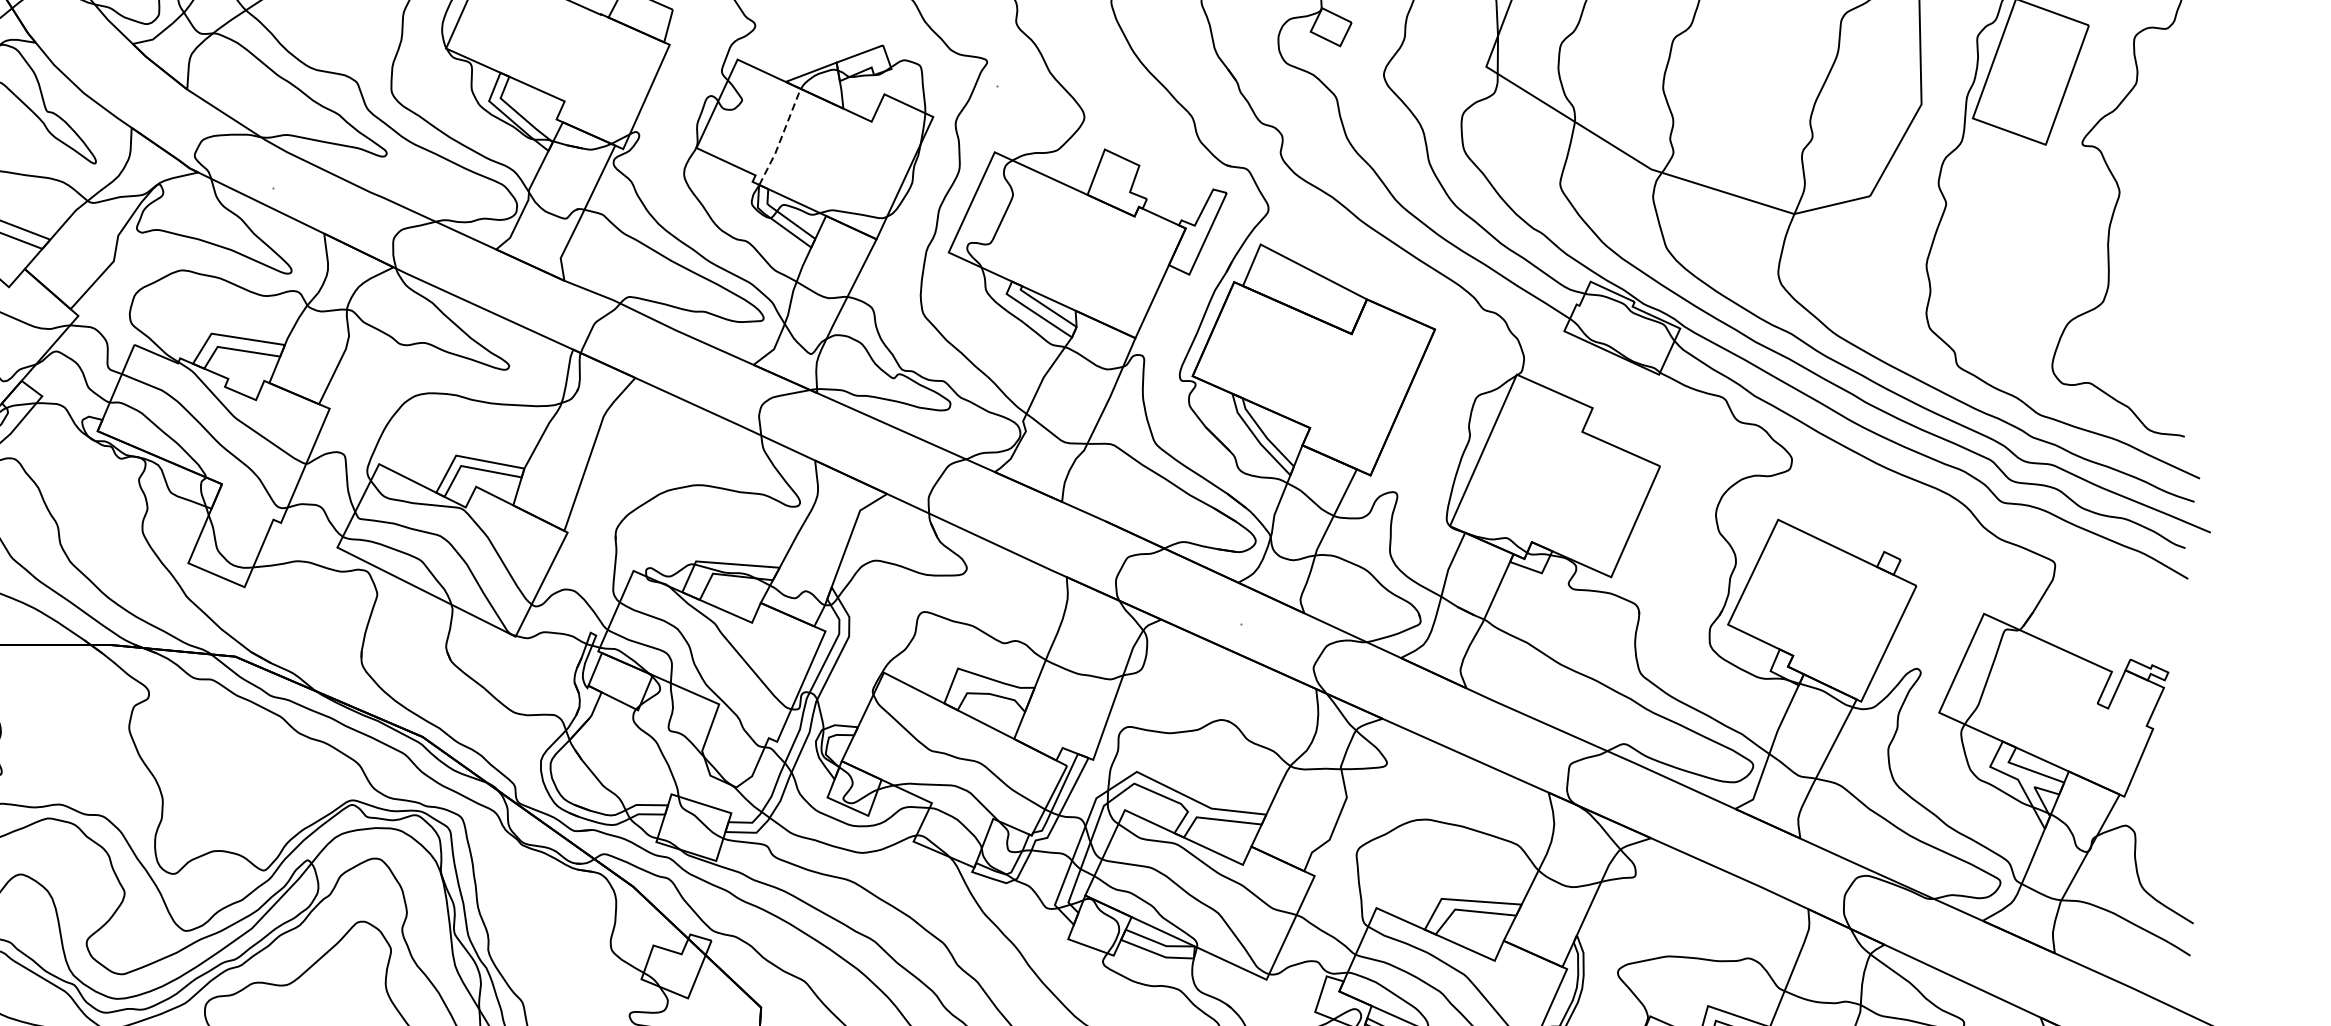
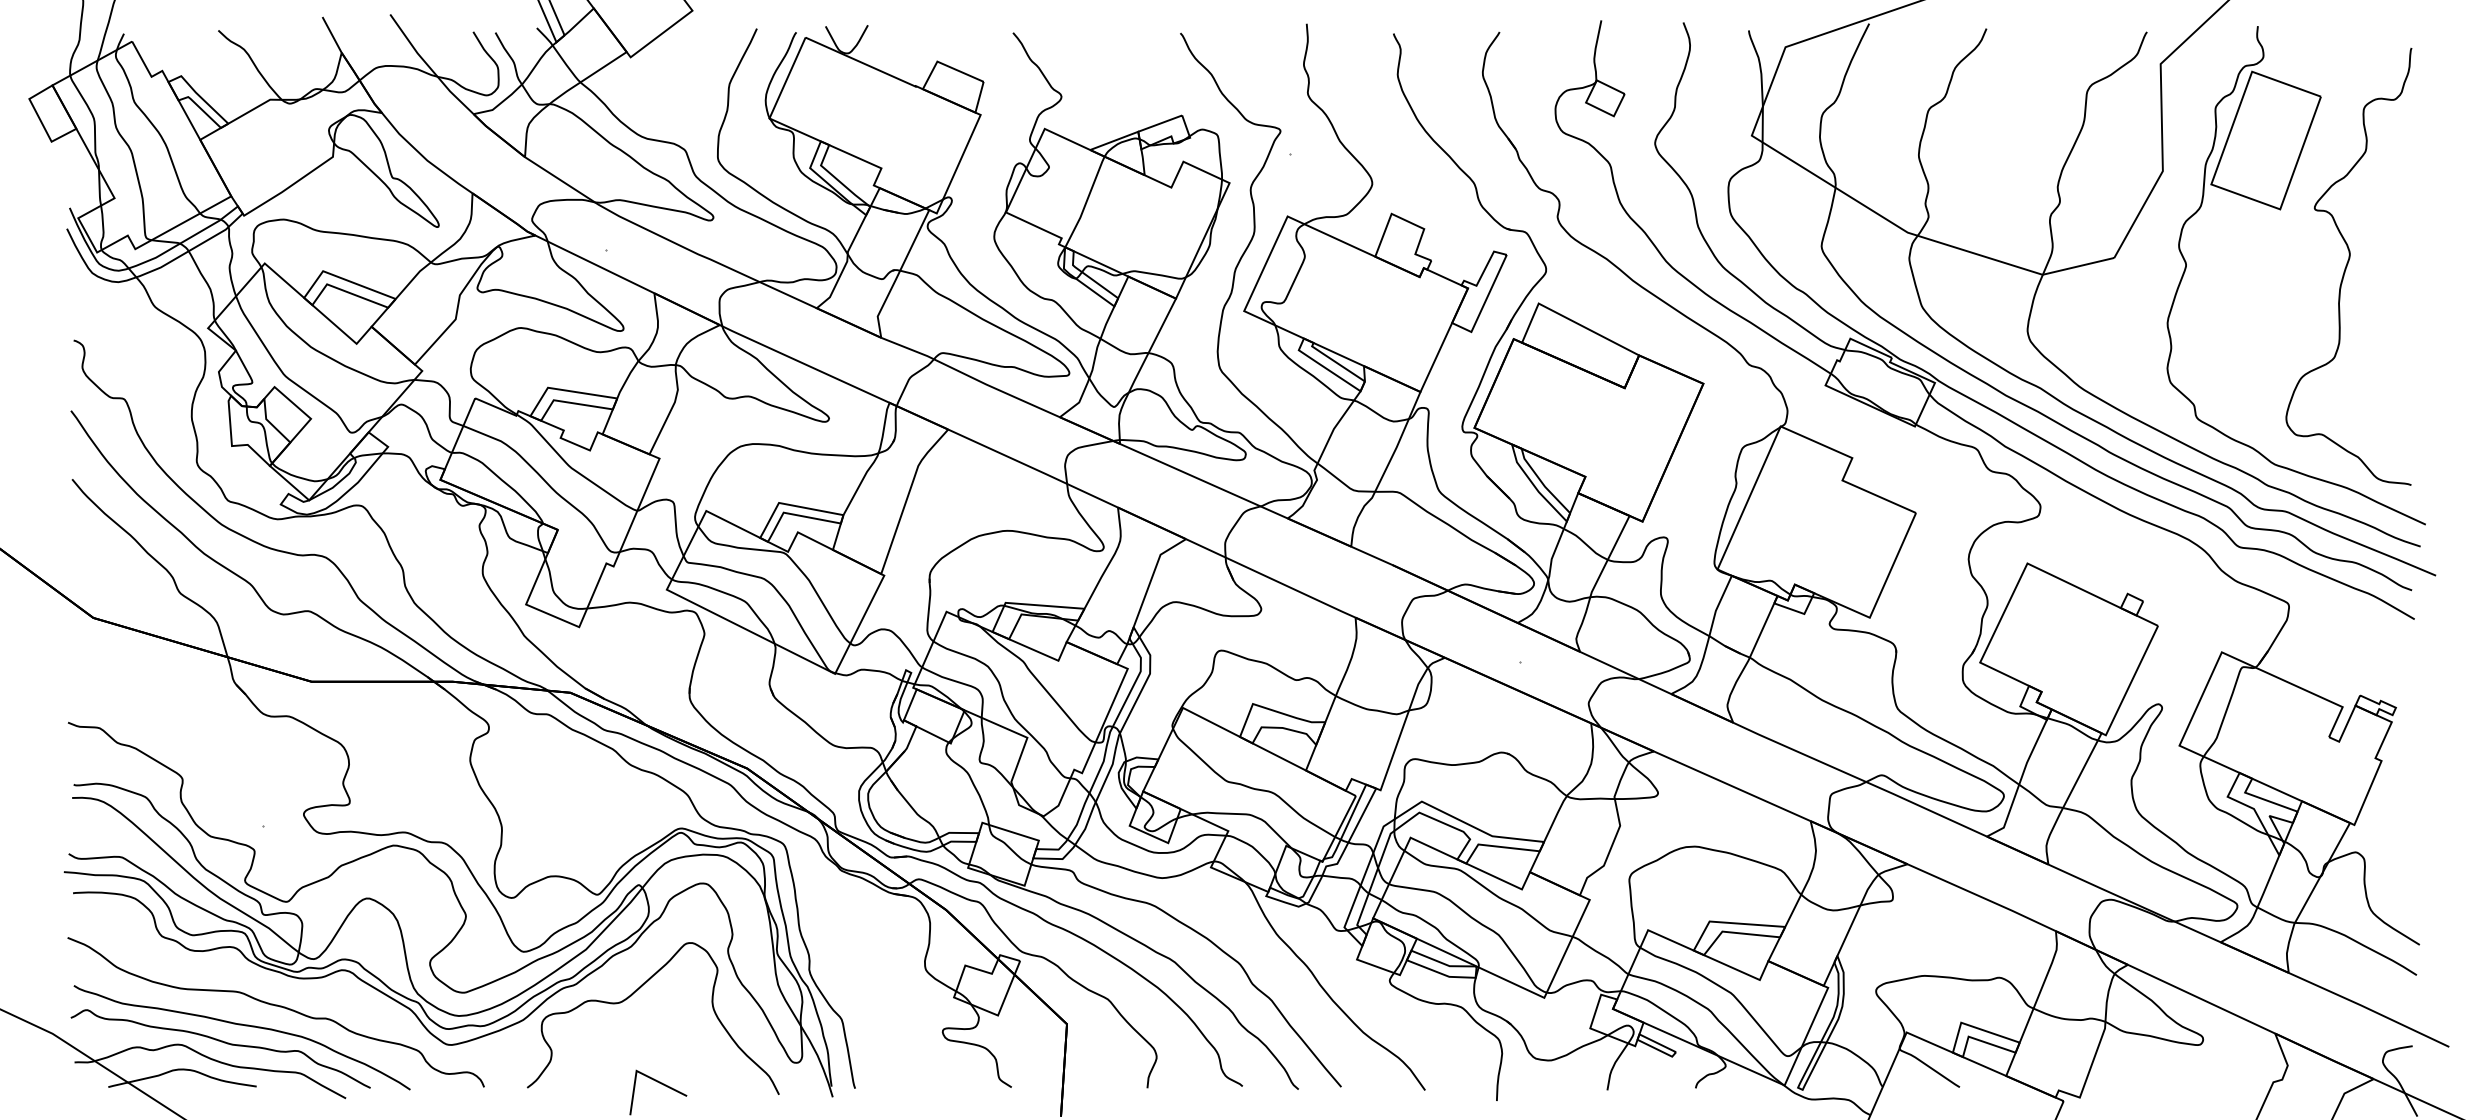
line: (781, 137) -> (1086, 202), dashed -> solid

